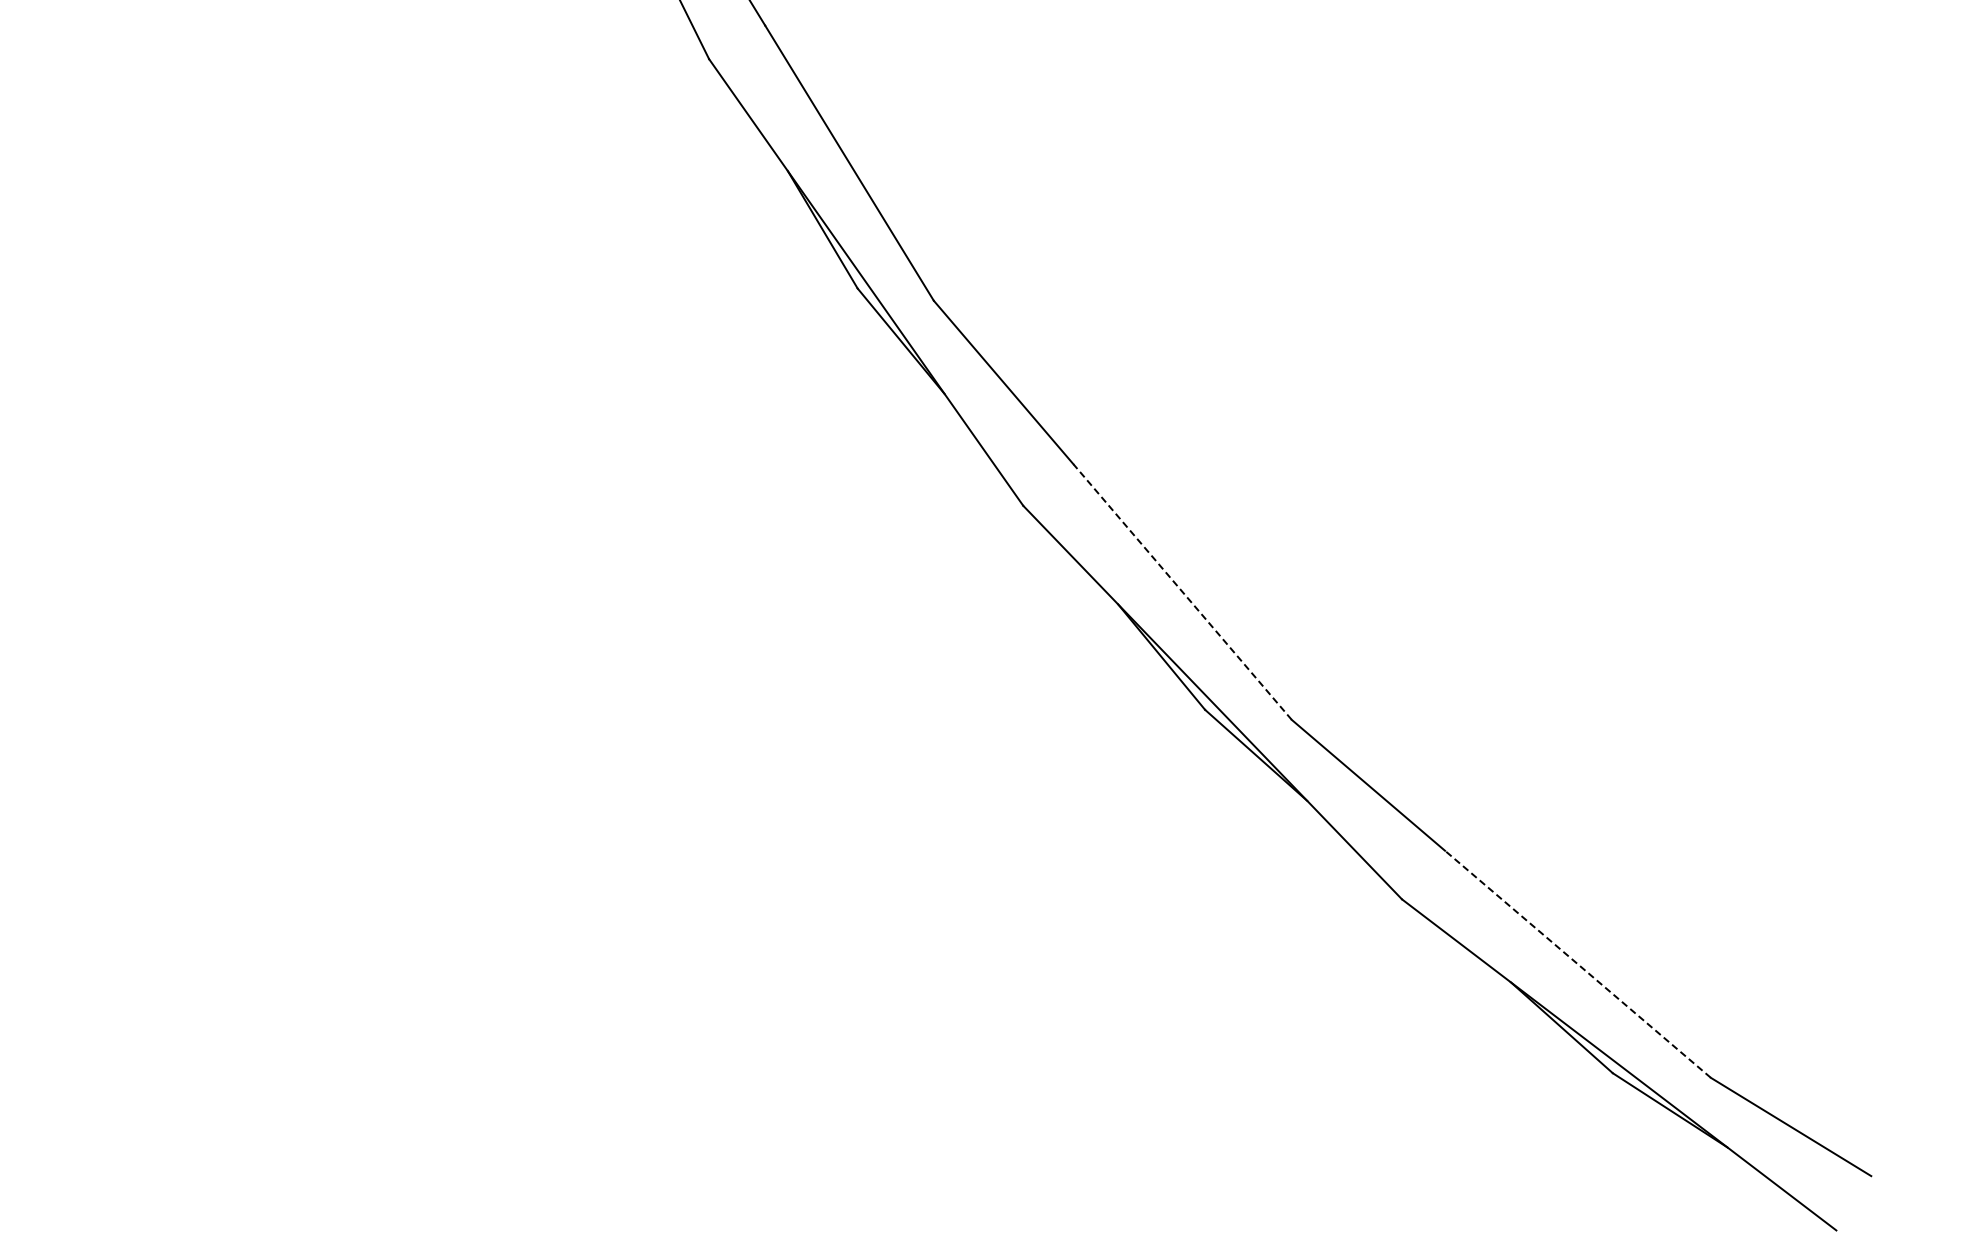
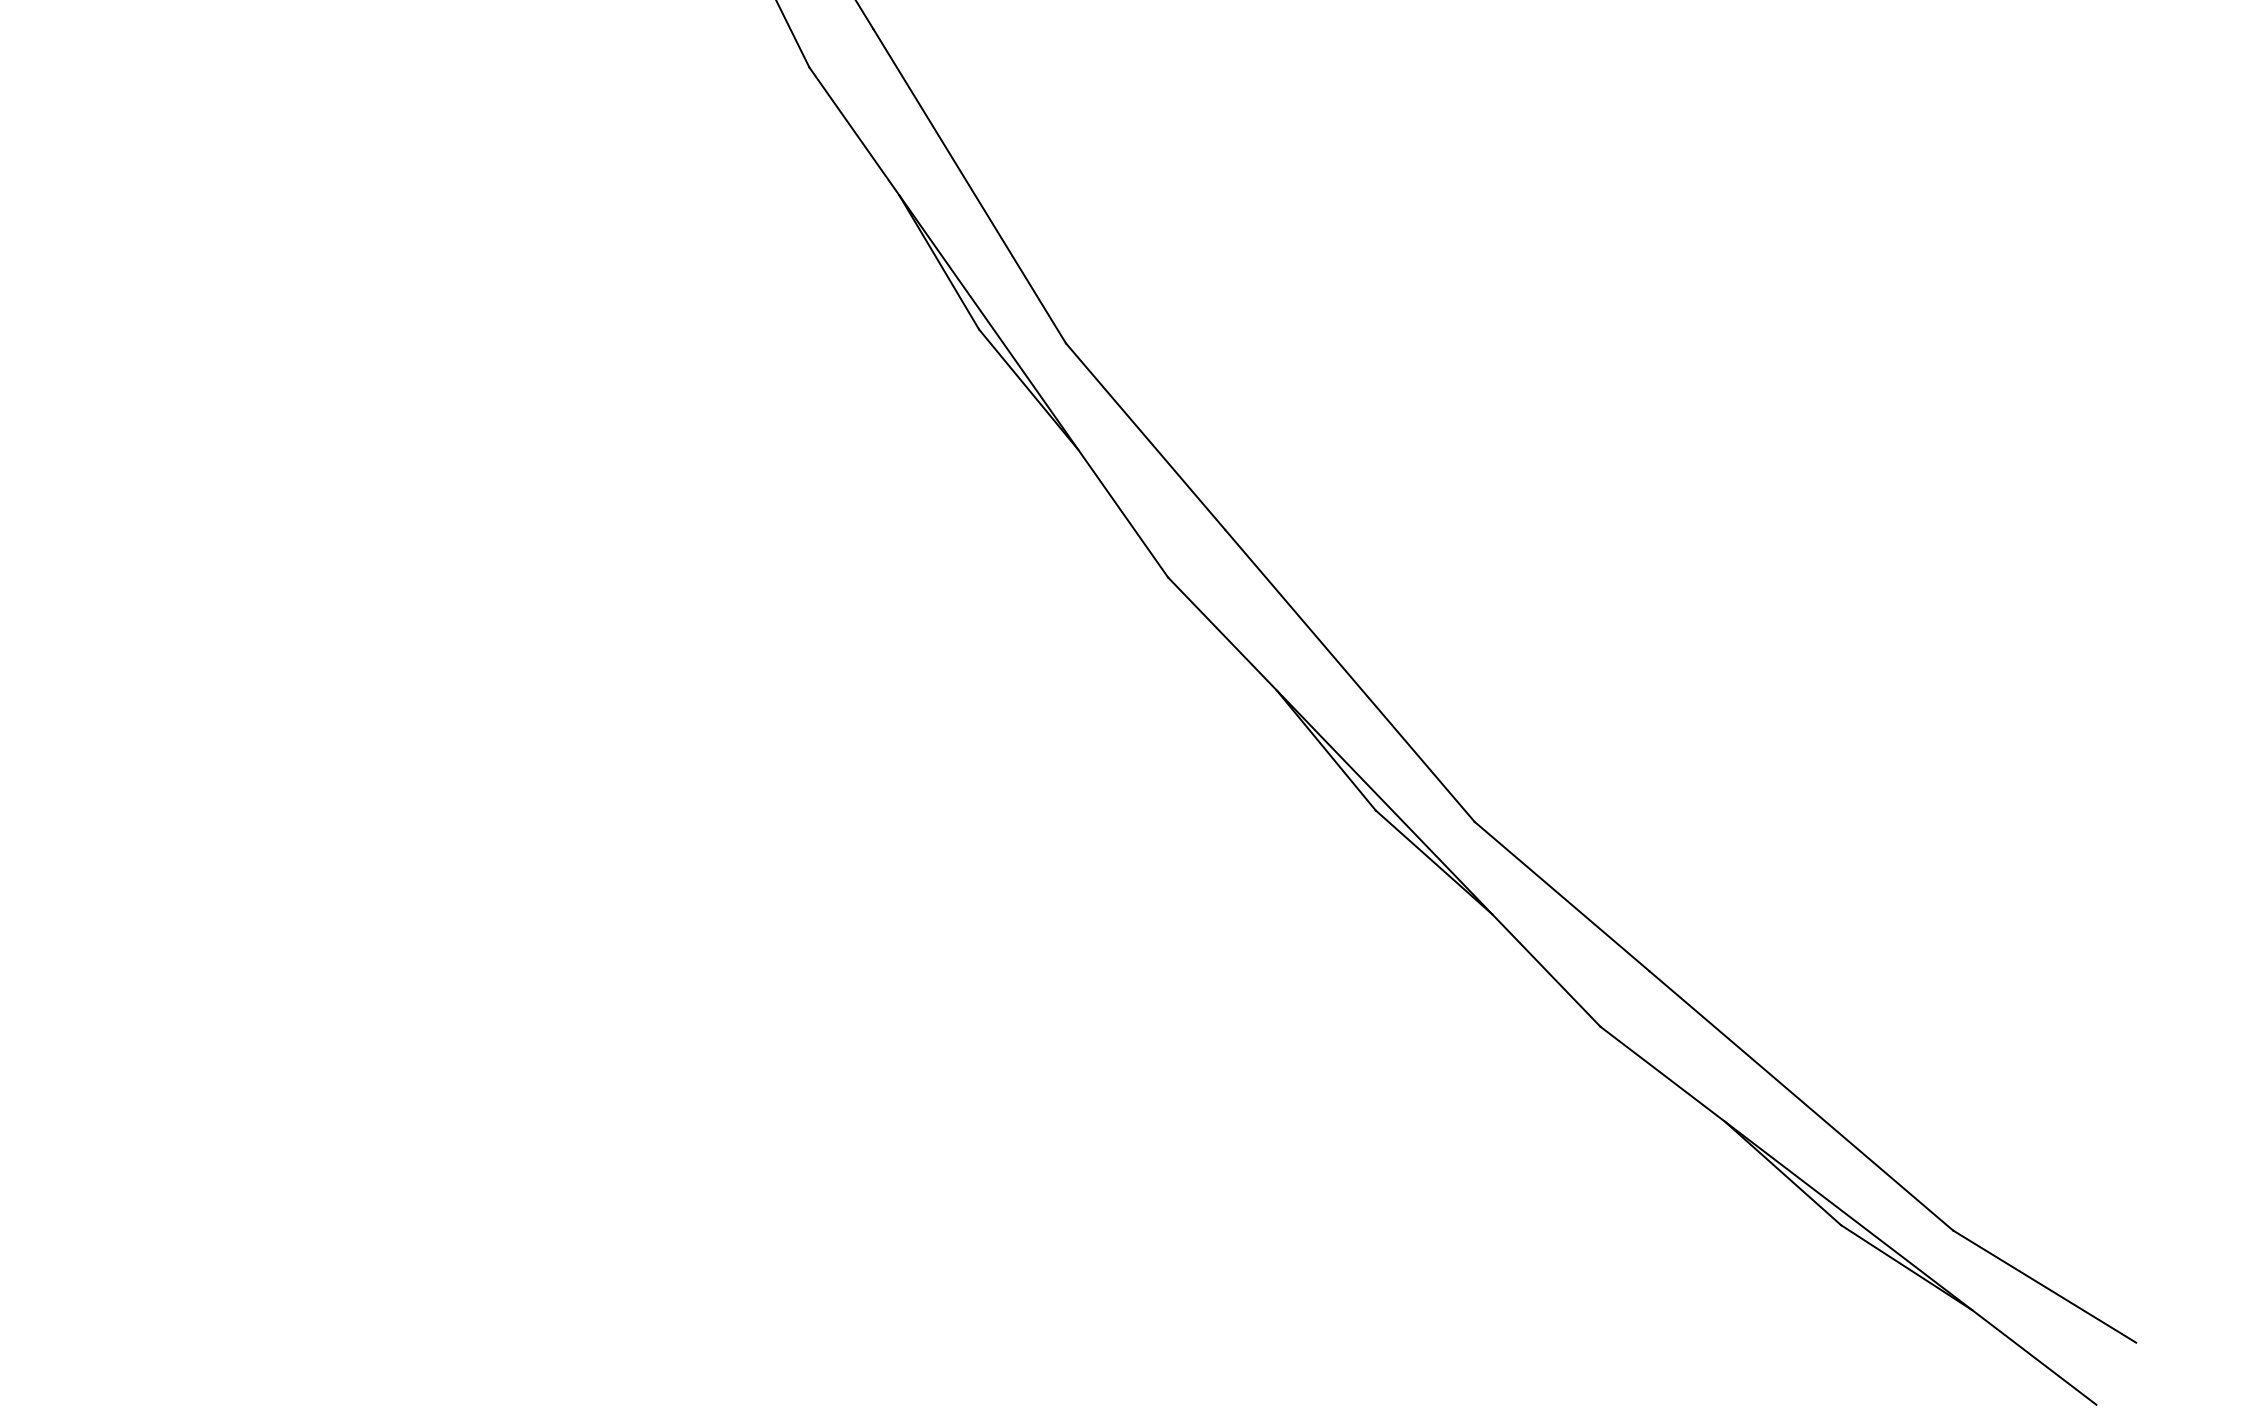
line: (1182, 591) -> (1349, 675), dashed -> solid
line: (1577, 964) -> (1800, 1101), dashed -> solid

